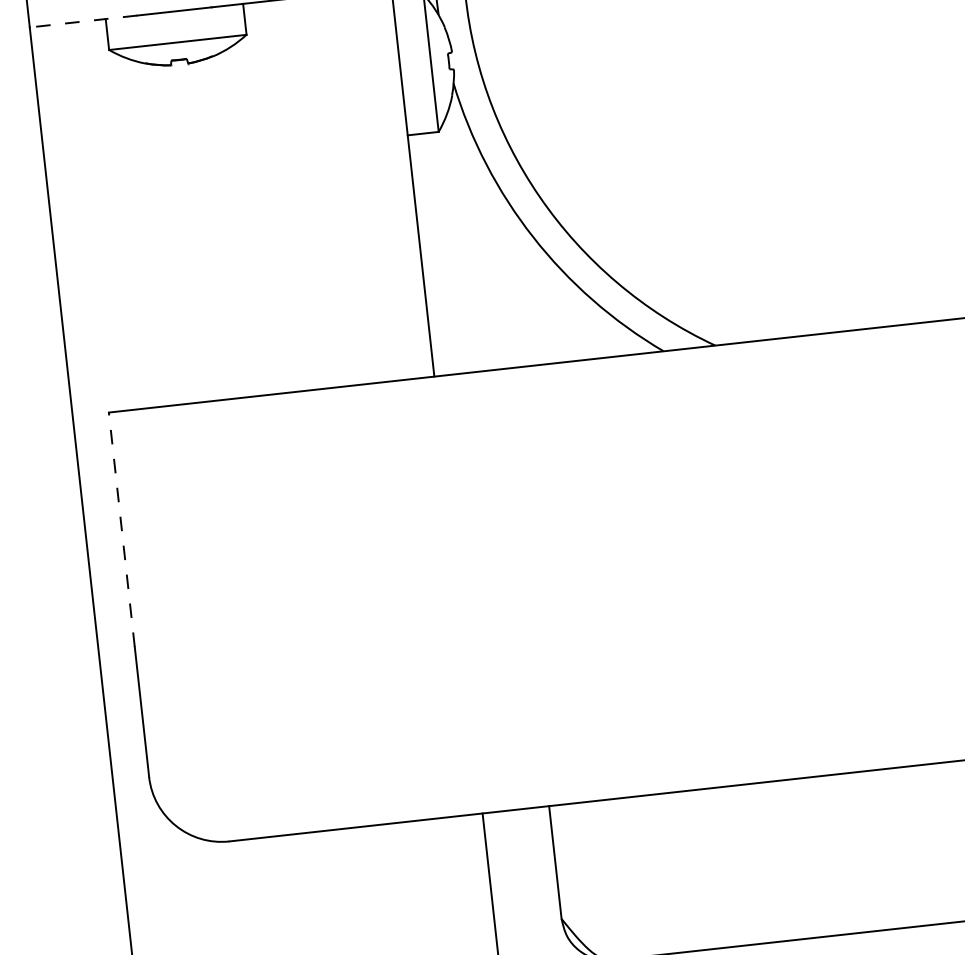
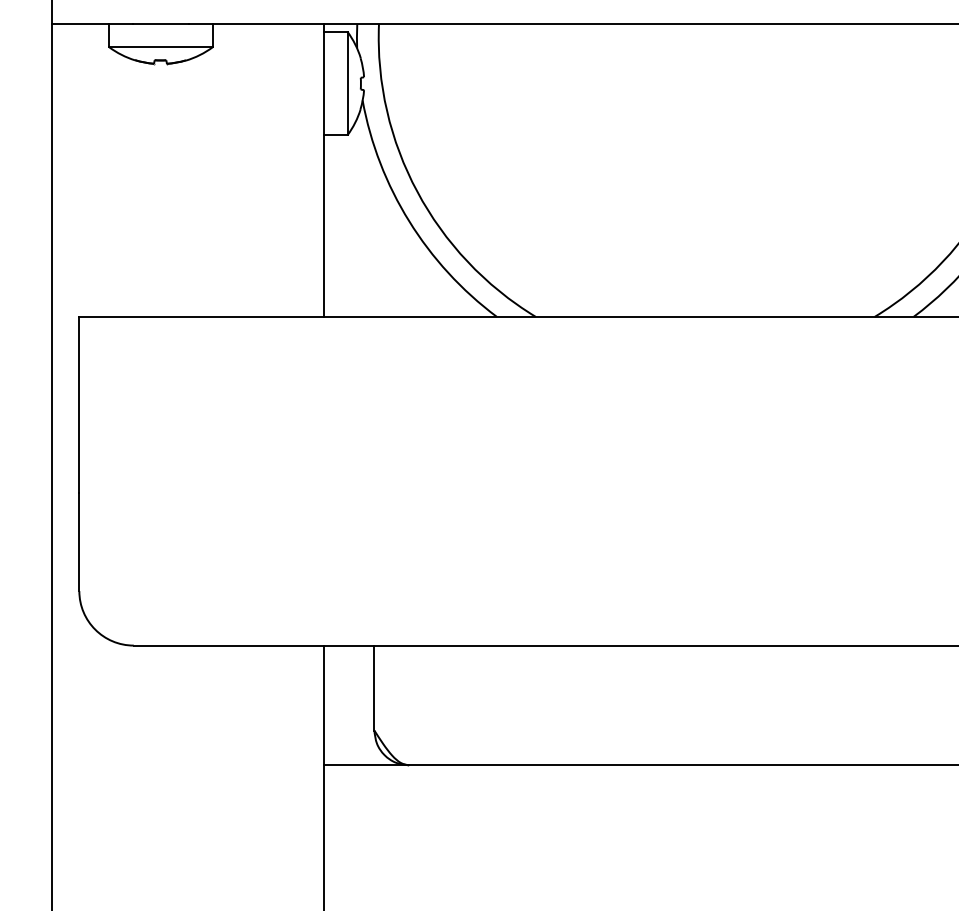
line: (83, 22) -> (92, 24), dashed -> solid
line: (121, 529) -> (79, 404), dashed -> solid

